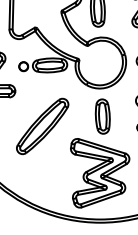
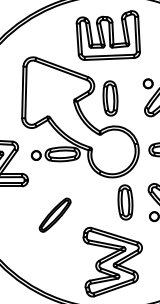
part: (102, 116) -> (125, 202), moved
part: (41, 125) -> (54, 214), size x0.6

